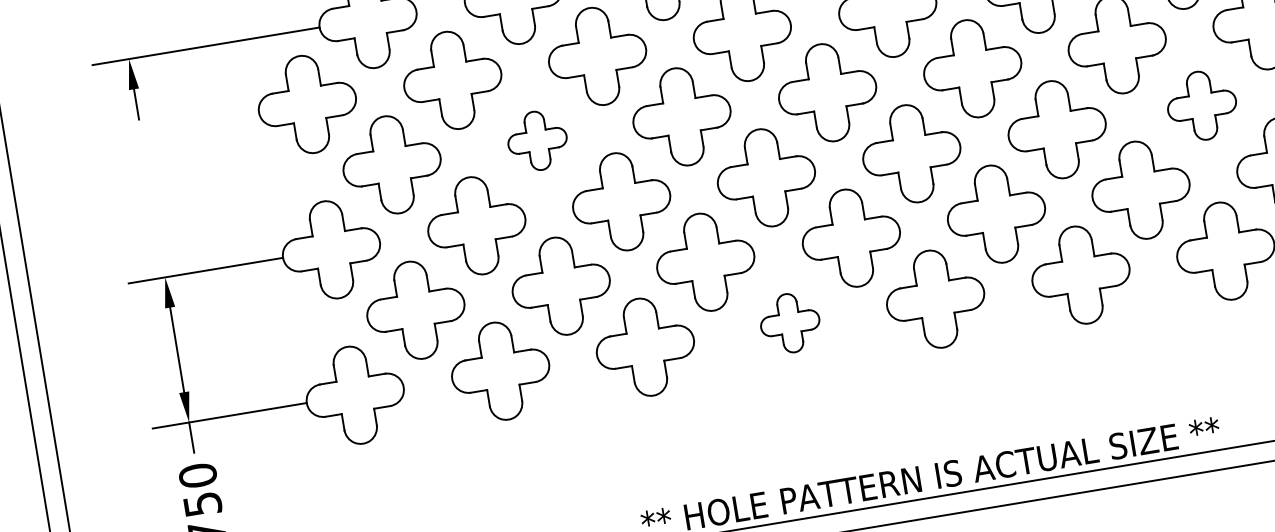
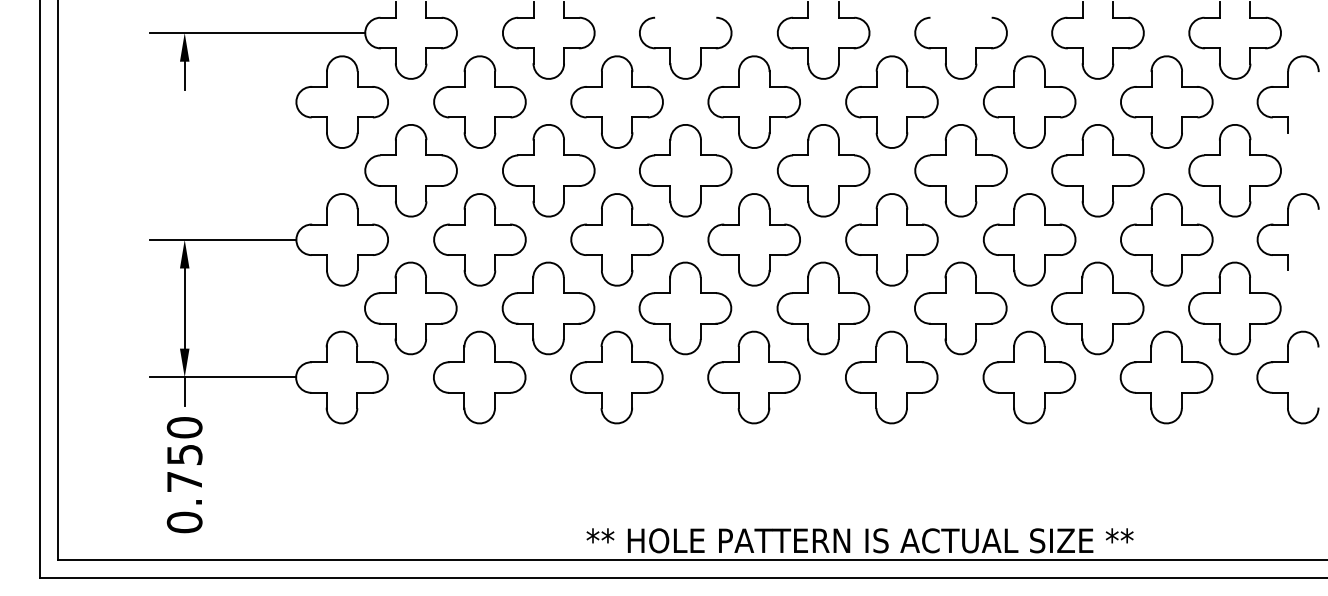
part: (1201, 105) -> (1166, 239), size x1.43
part: (537, 140) -> (548, 170), size x1.67
part: (789, 323) -> (753, 377), size x1.67

